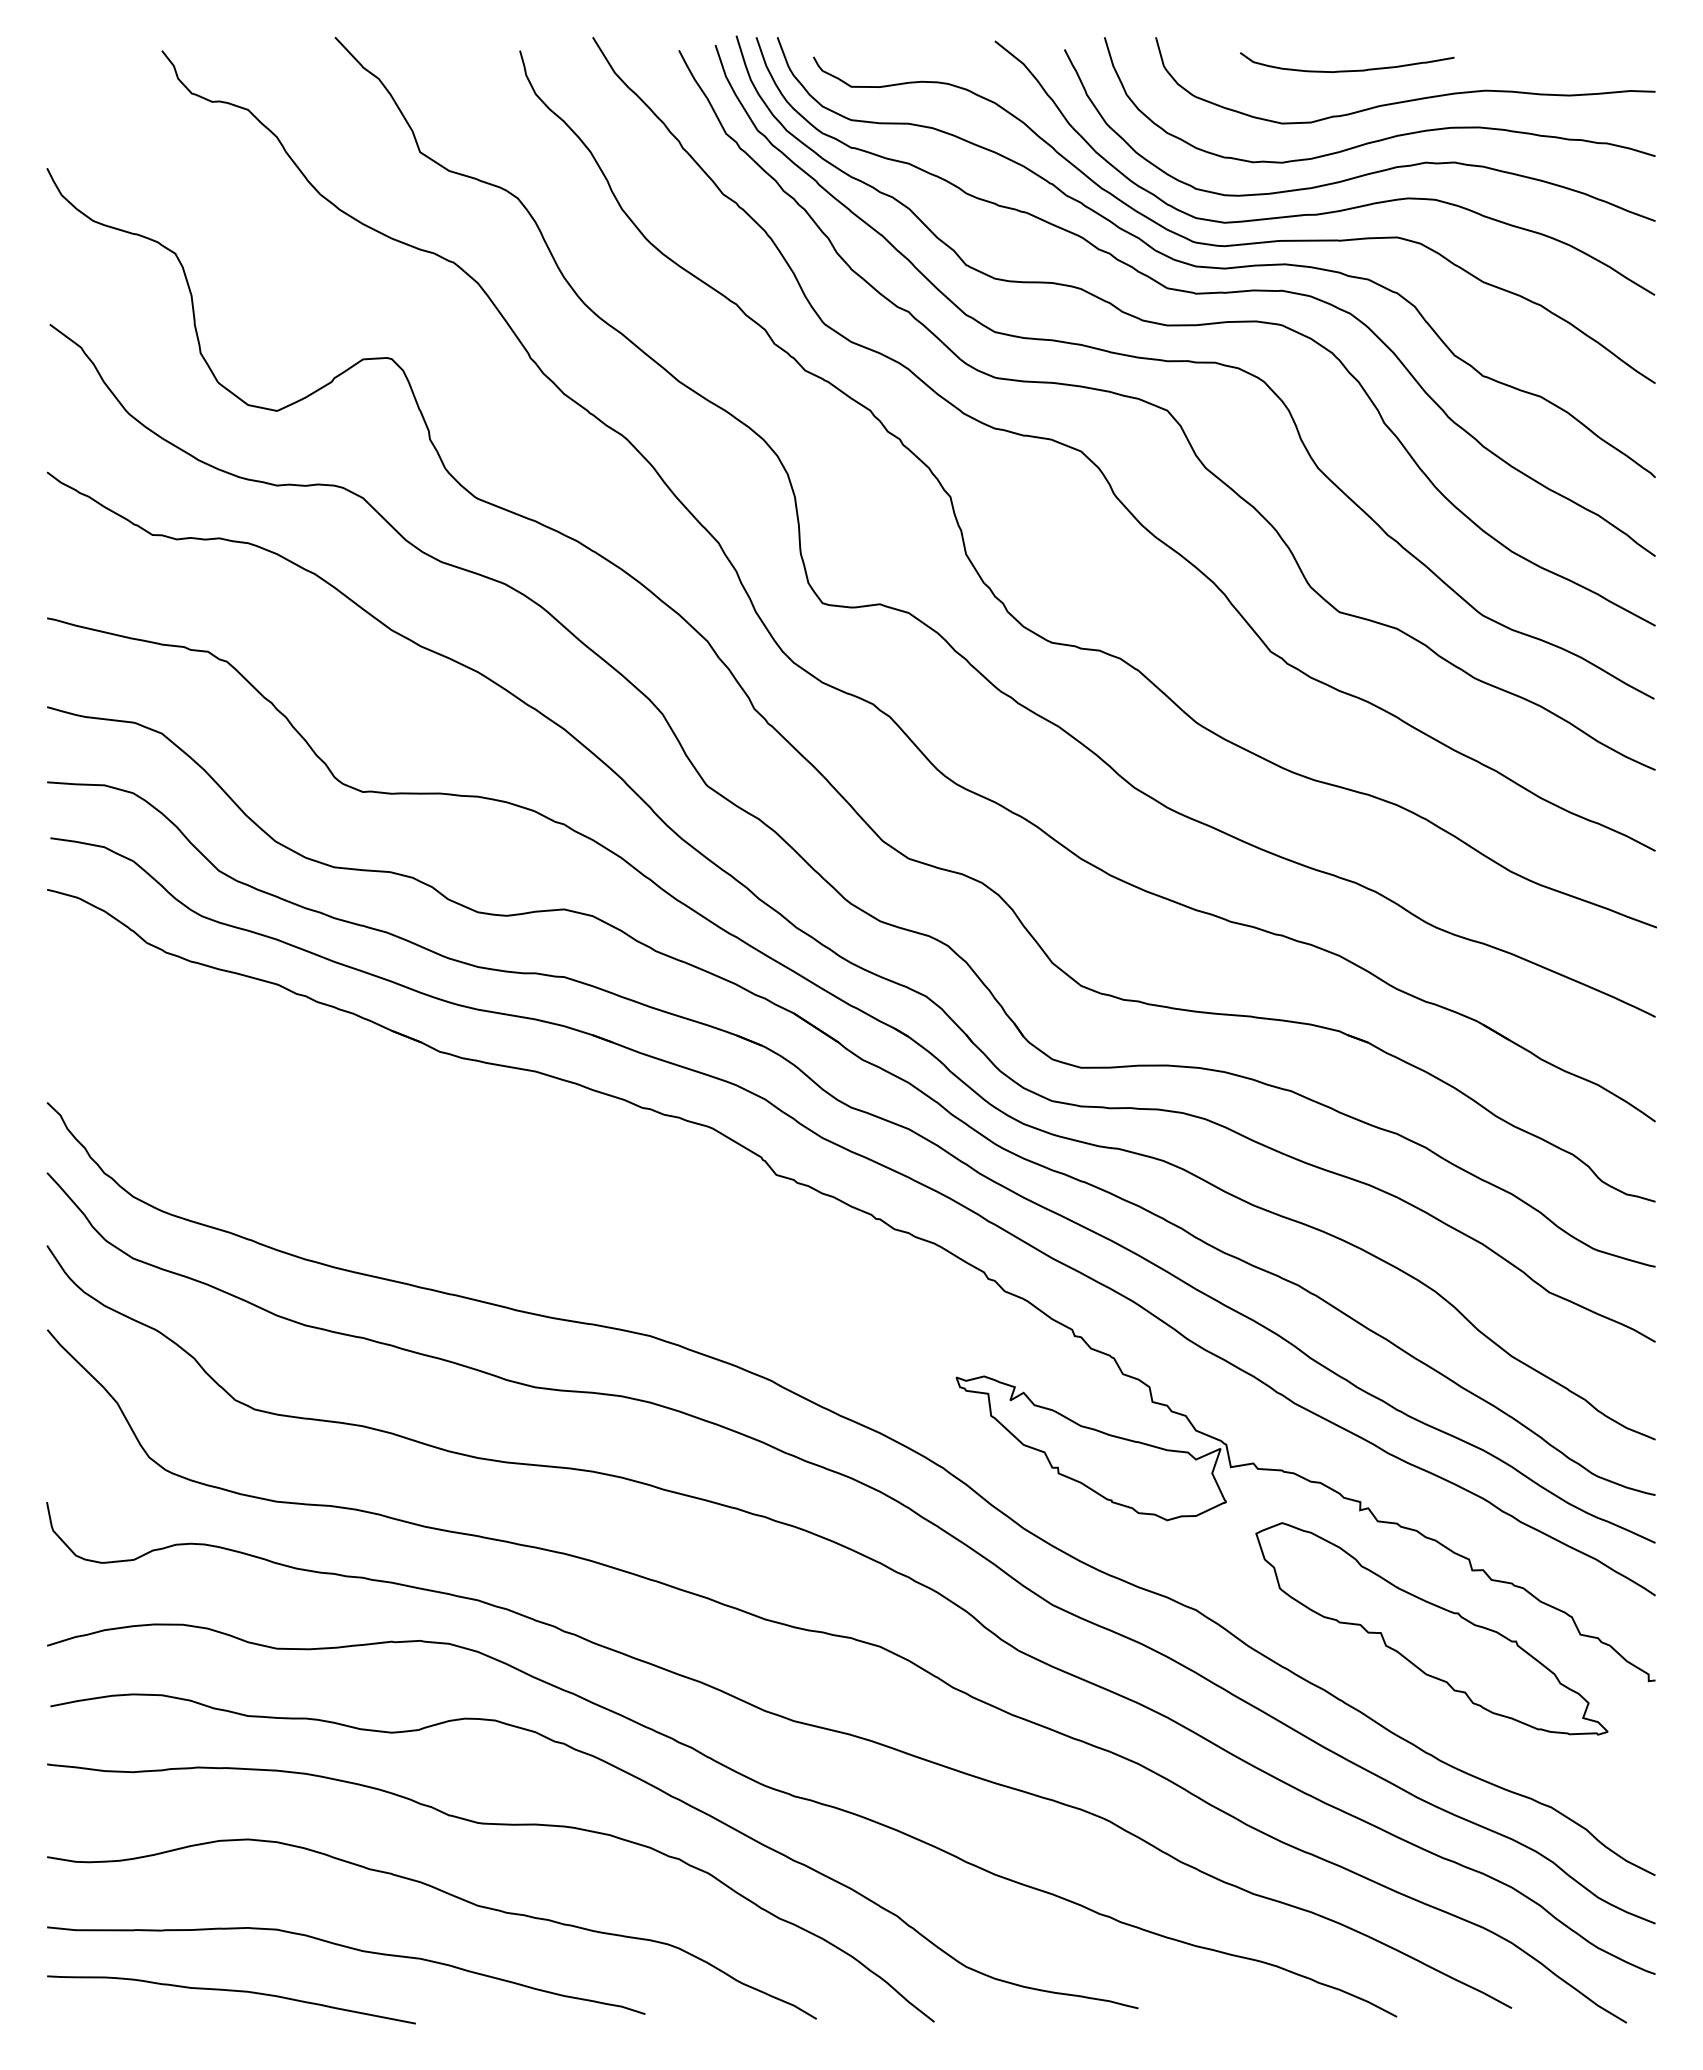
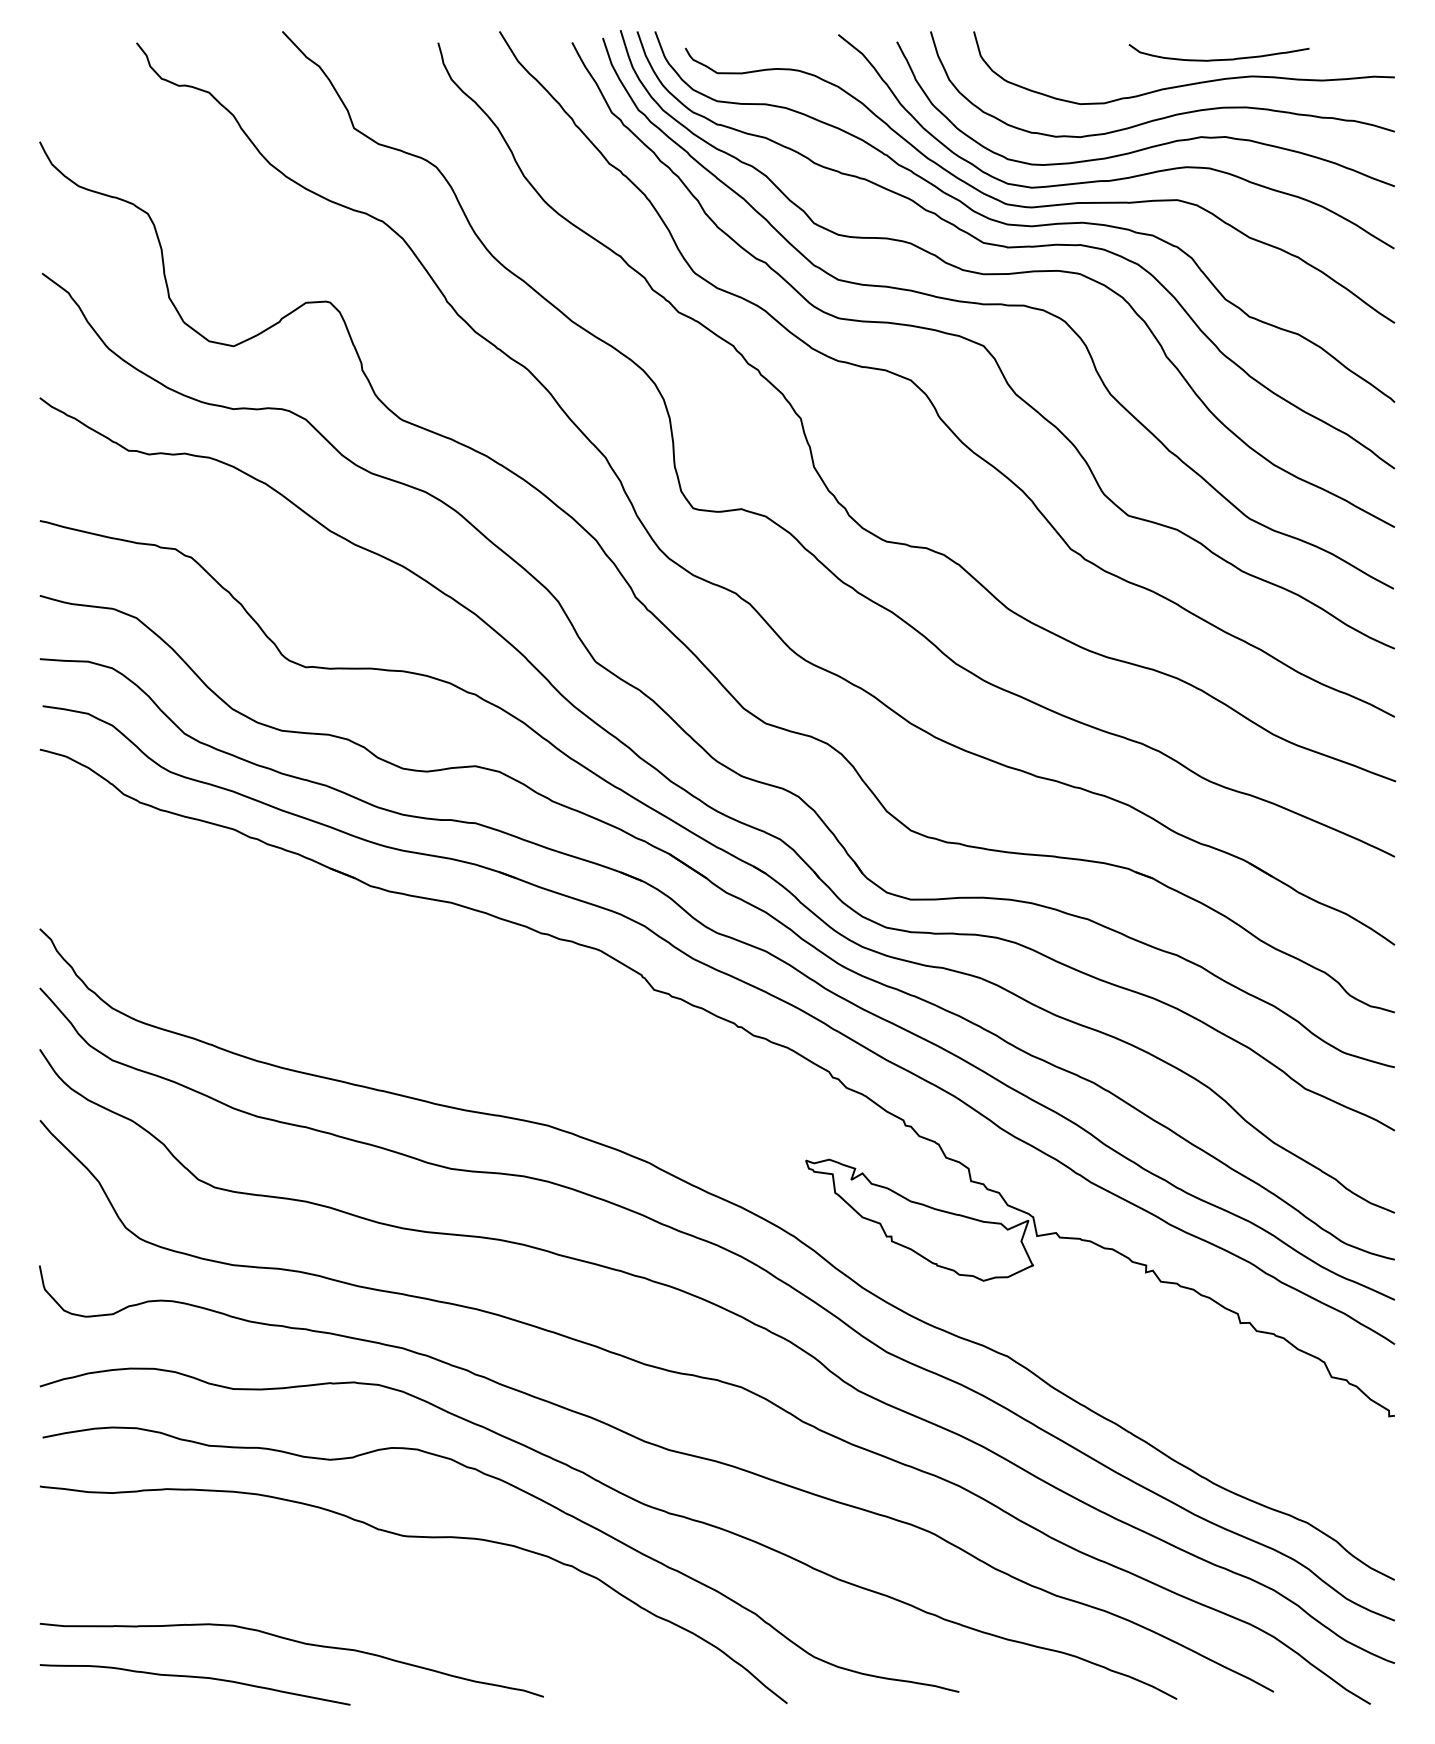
curve: (1346, 70) -> (1218, 59), moved
part: (1431, 1629) -> (1206, 1372), removed
curve: (447, 1894) -> (377, 1596), removed

